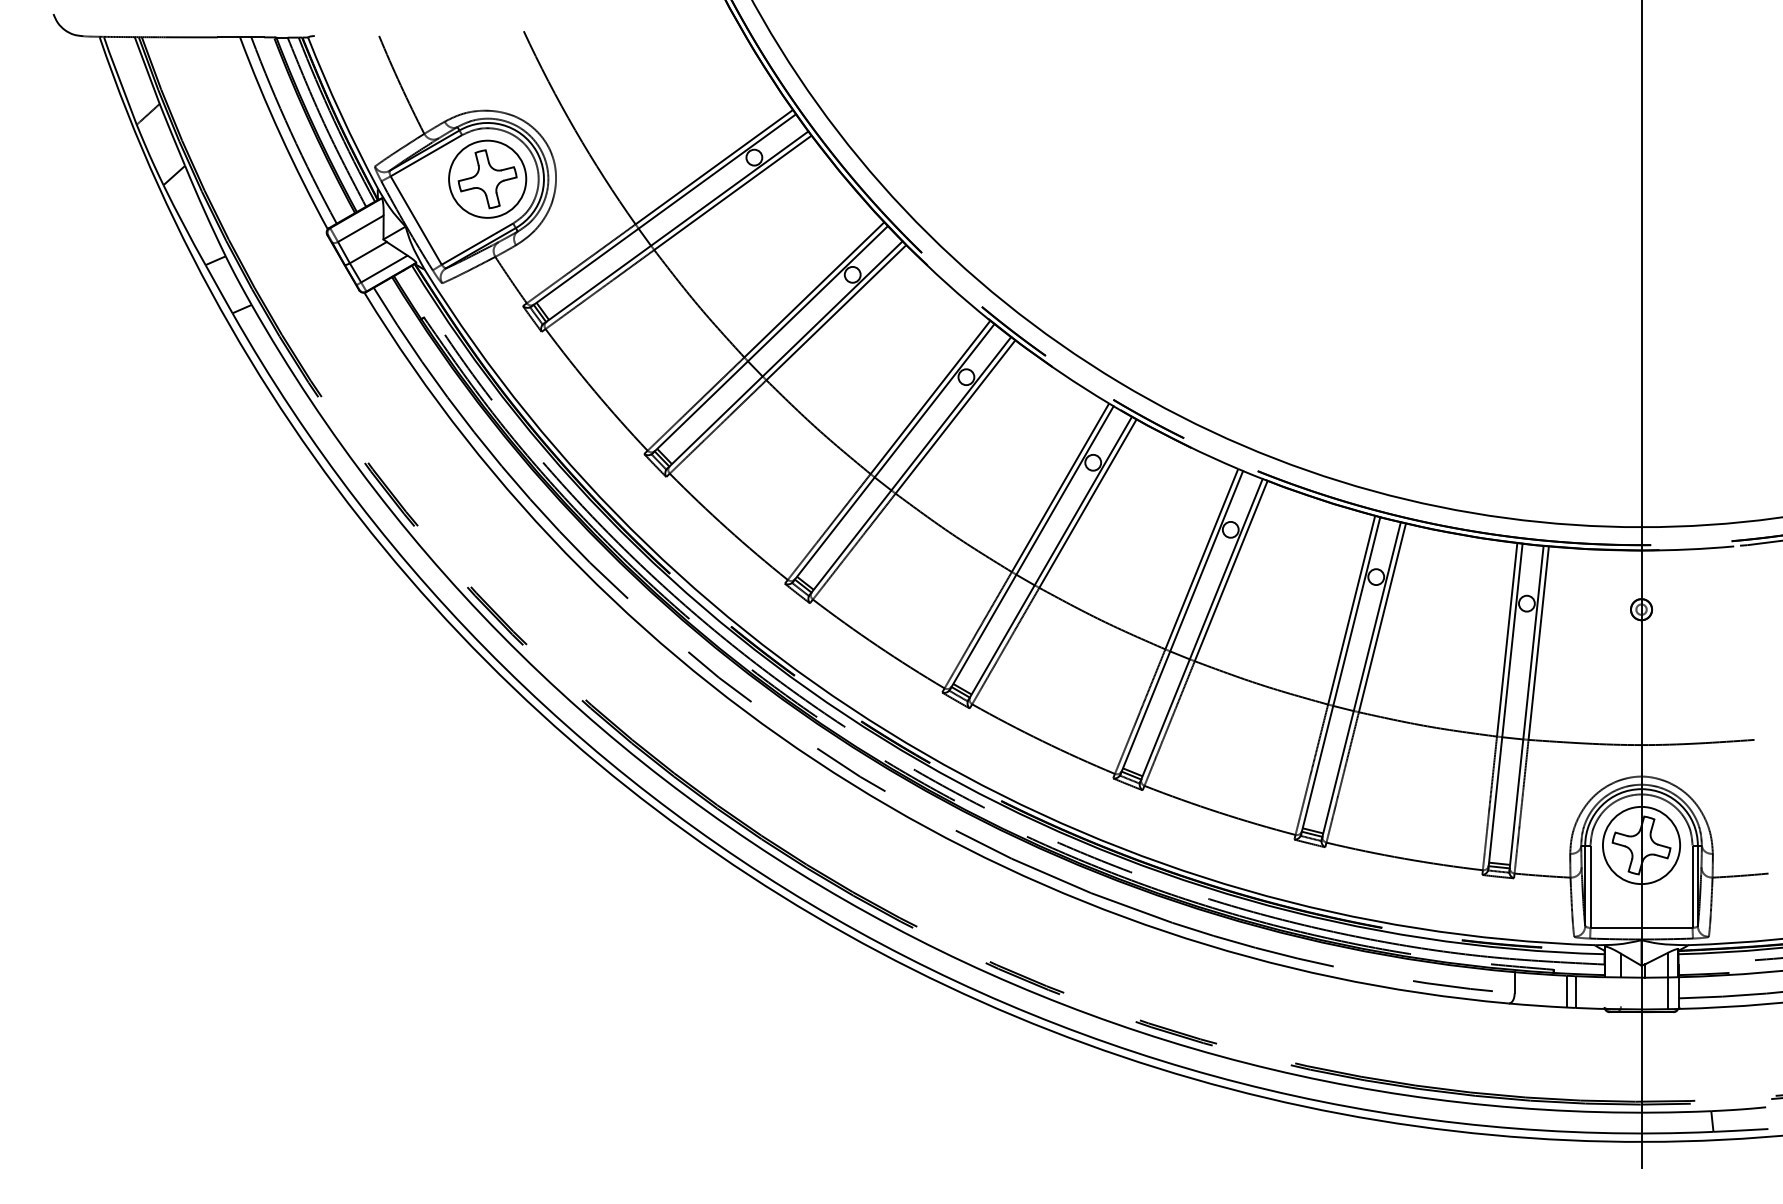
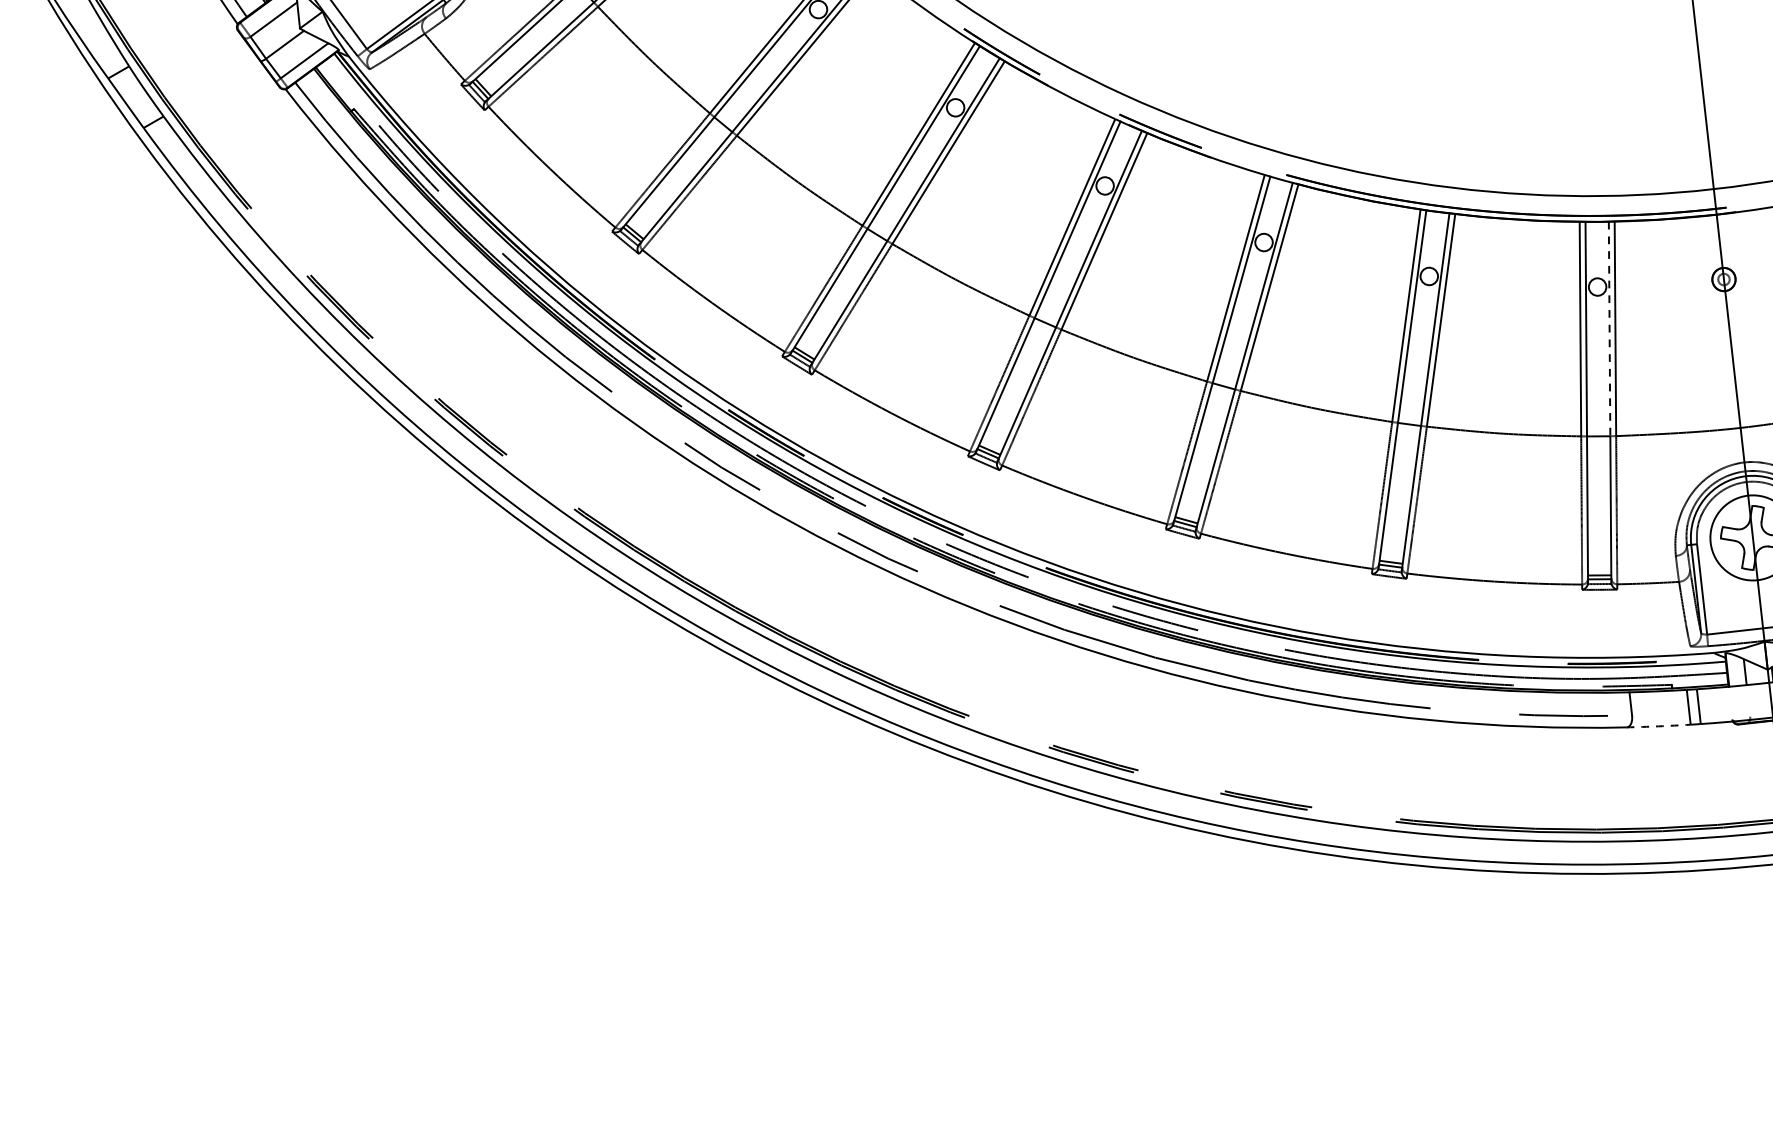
line: (1533, 643) -> (1609, 329), solid -> dashed
arc: (1537, 1005) -> (1658, 726), solid -> dashed

